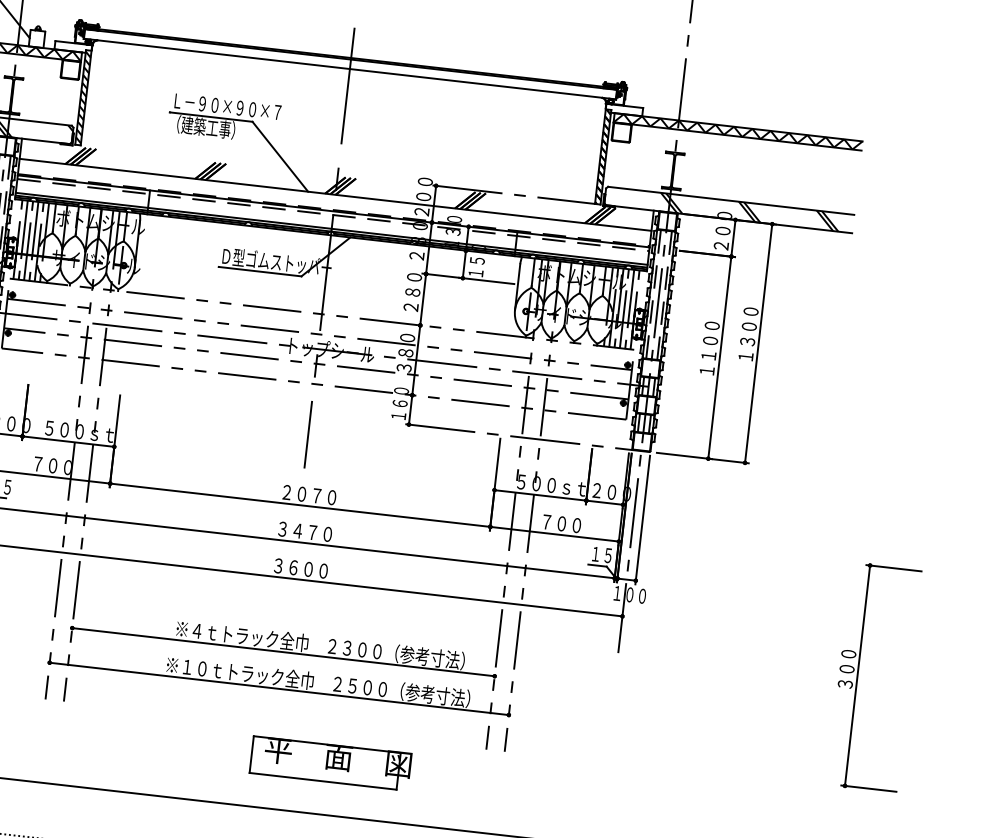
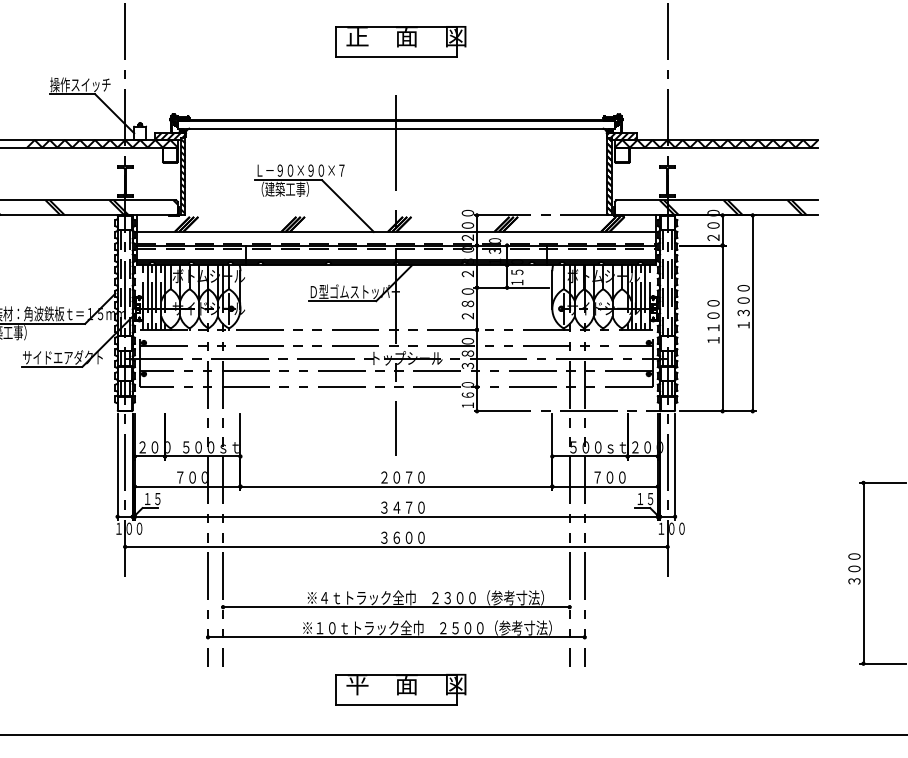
hatch: (73, 47) -> (170, 136), added
hatch: (624, 109) -> (622, 136), added
part: (330, 762) -> (400, 689), moved

